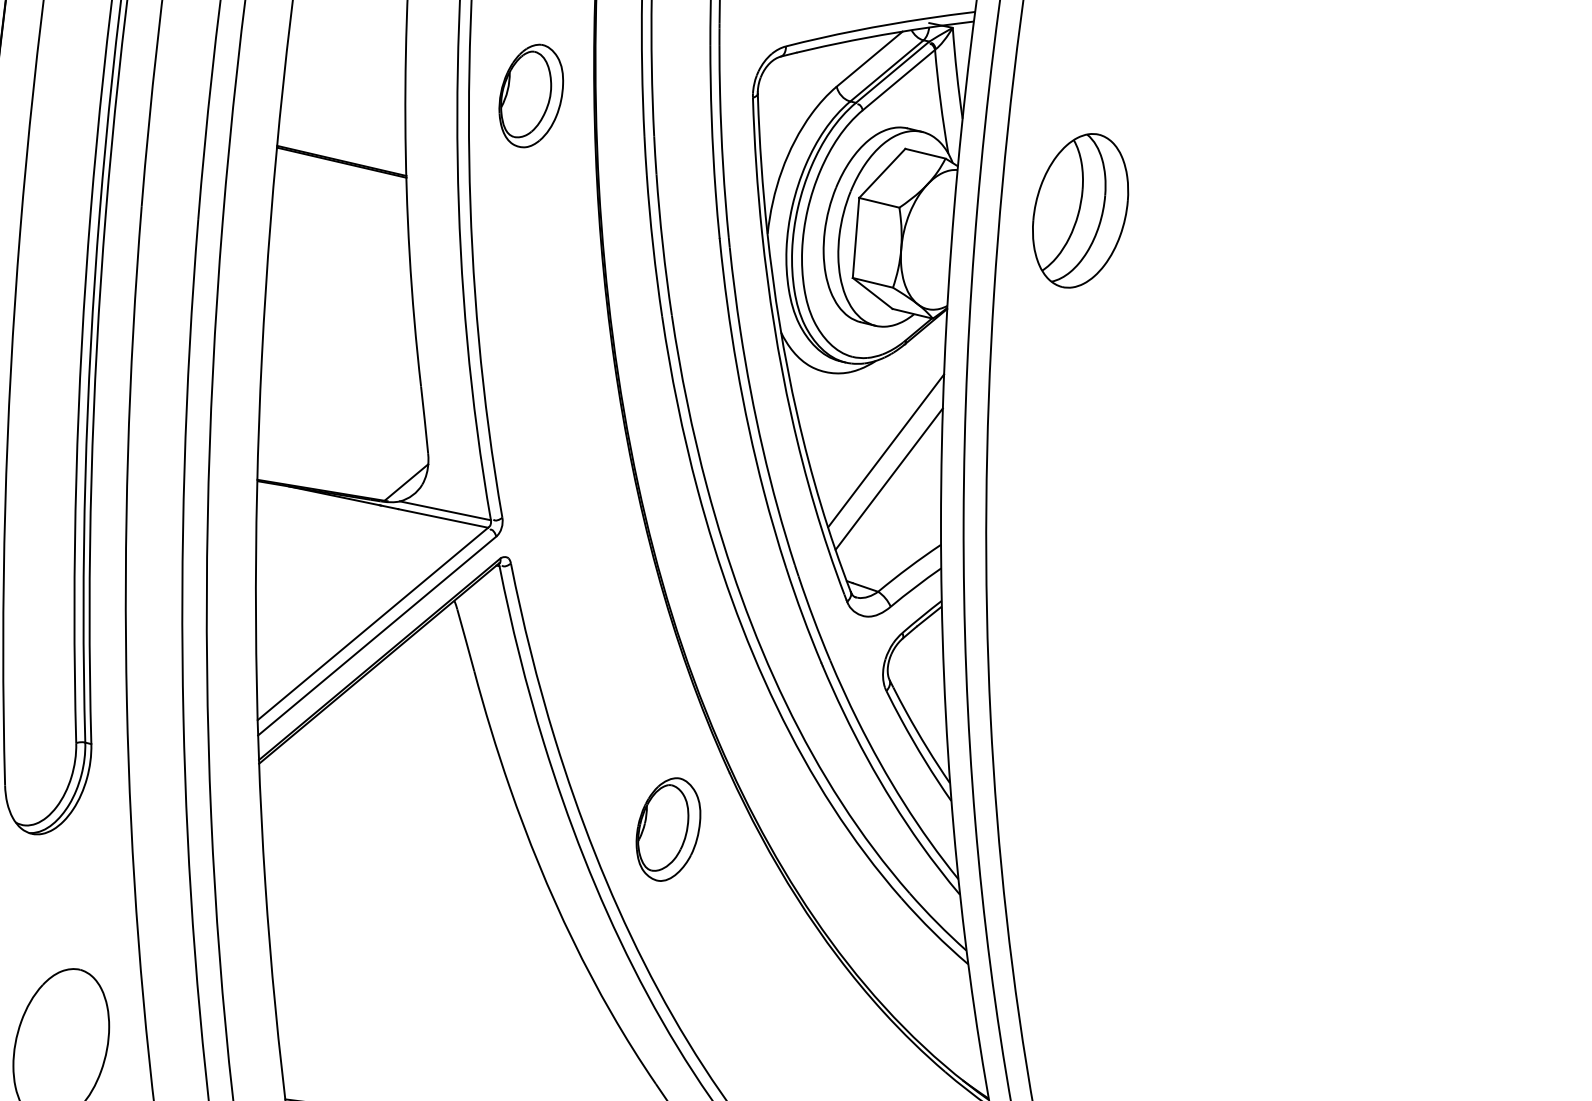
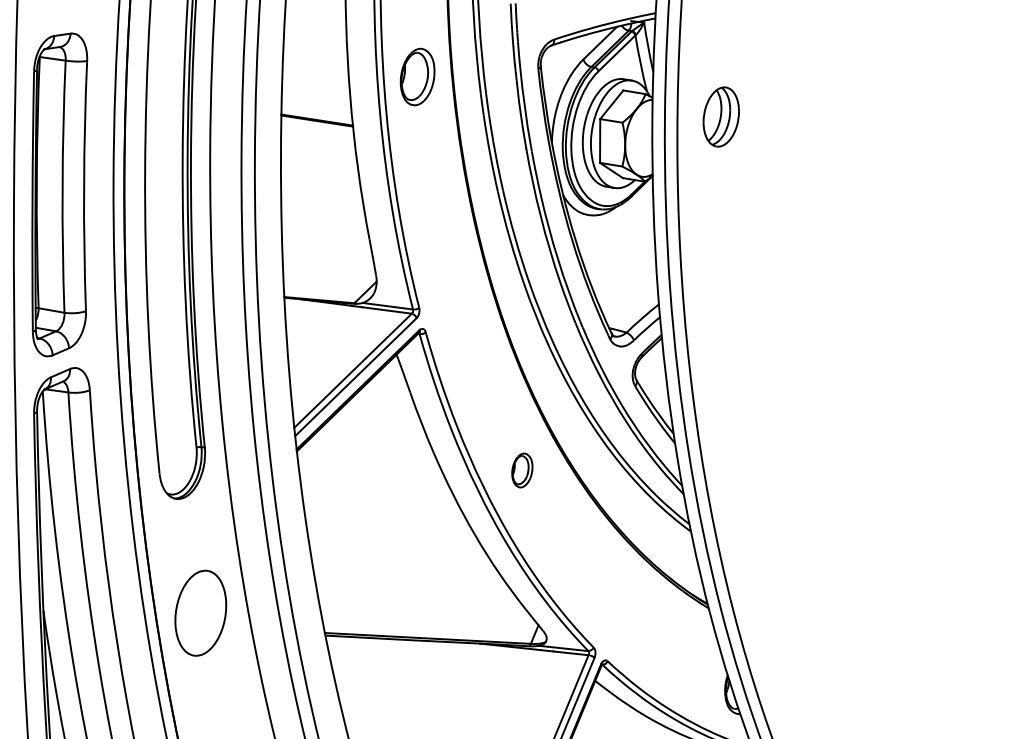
part: (1081, 209) -> (721, 116), size x0.7
line: (884, 450) -> (624, 255), removed
line: (888, 478) -> (627, 270), removed
part: (668, 829) -> (522, 470), size x0.6

